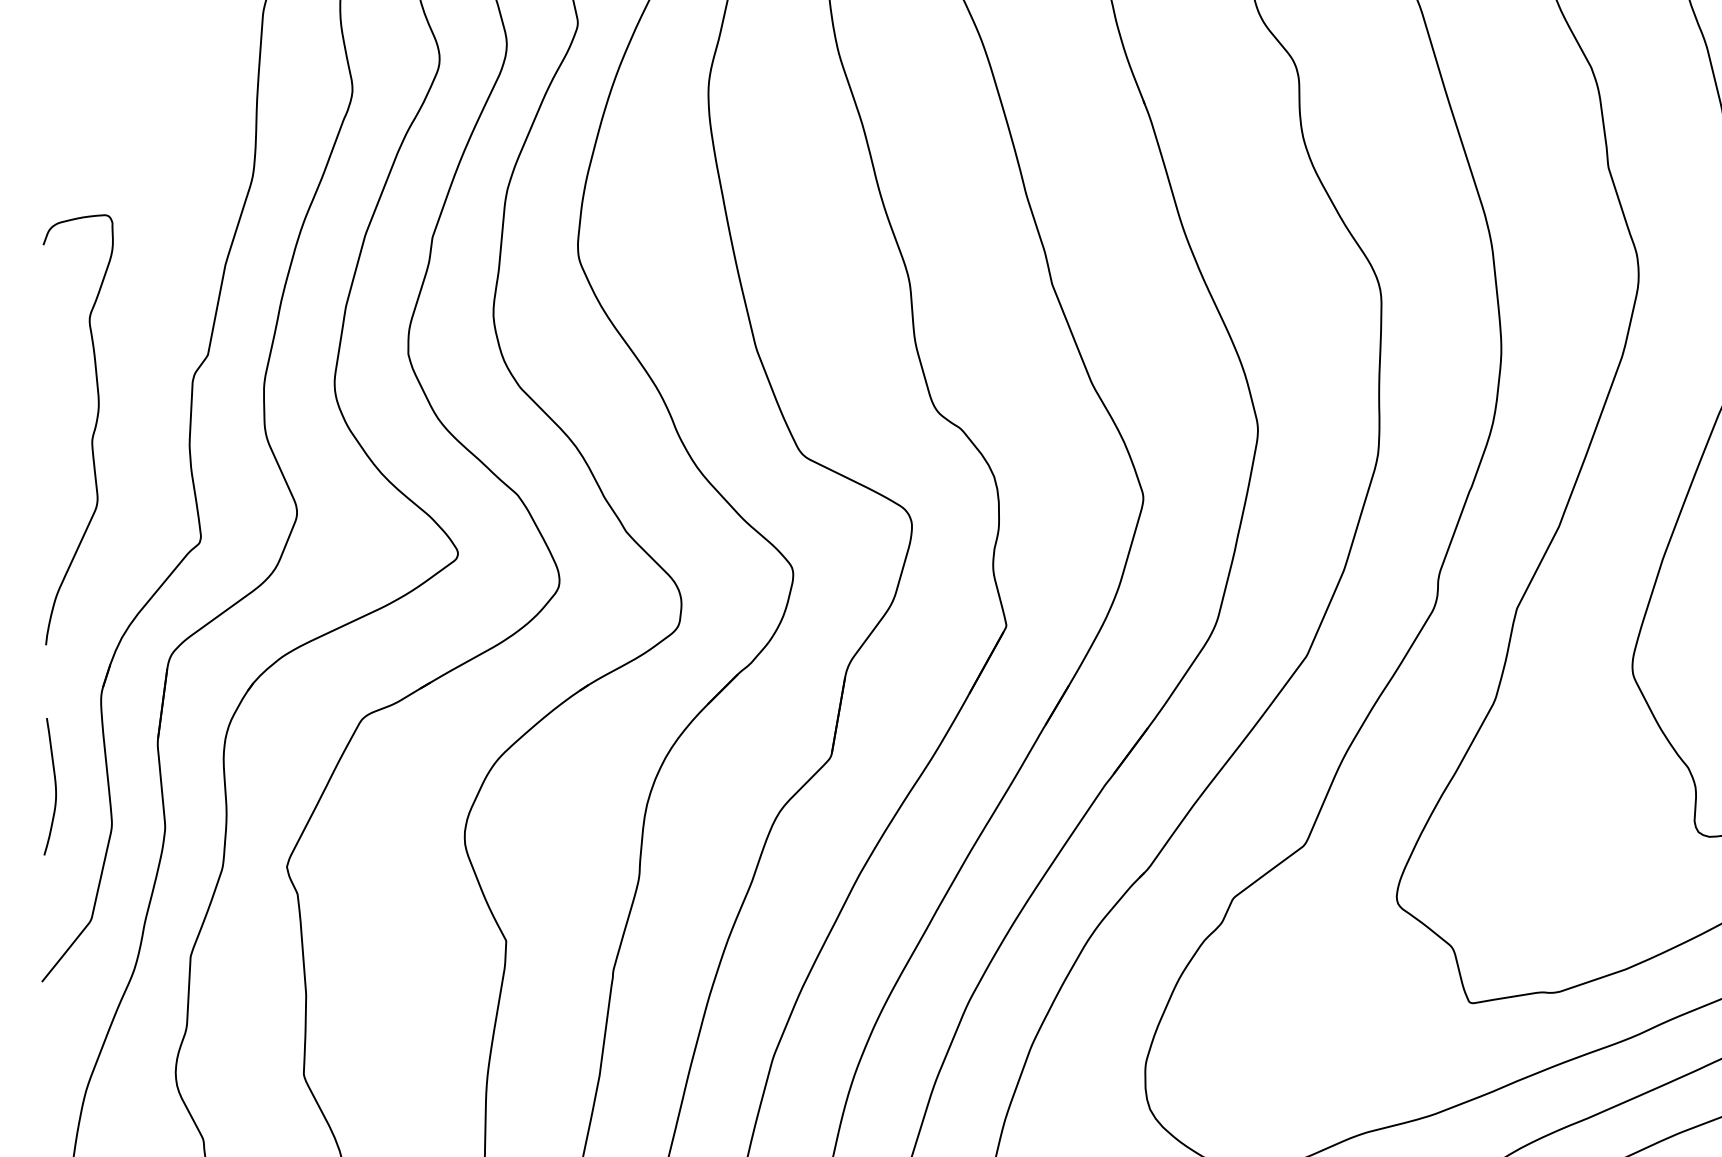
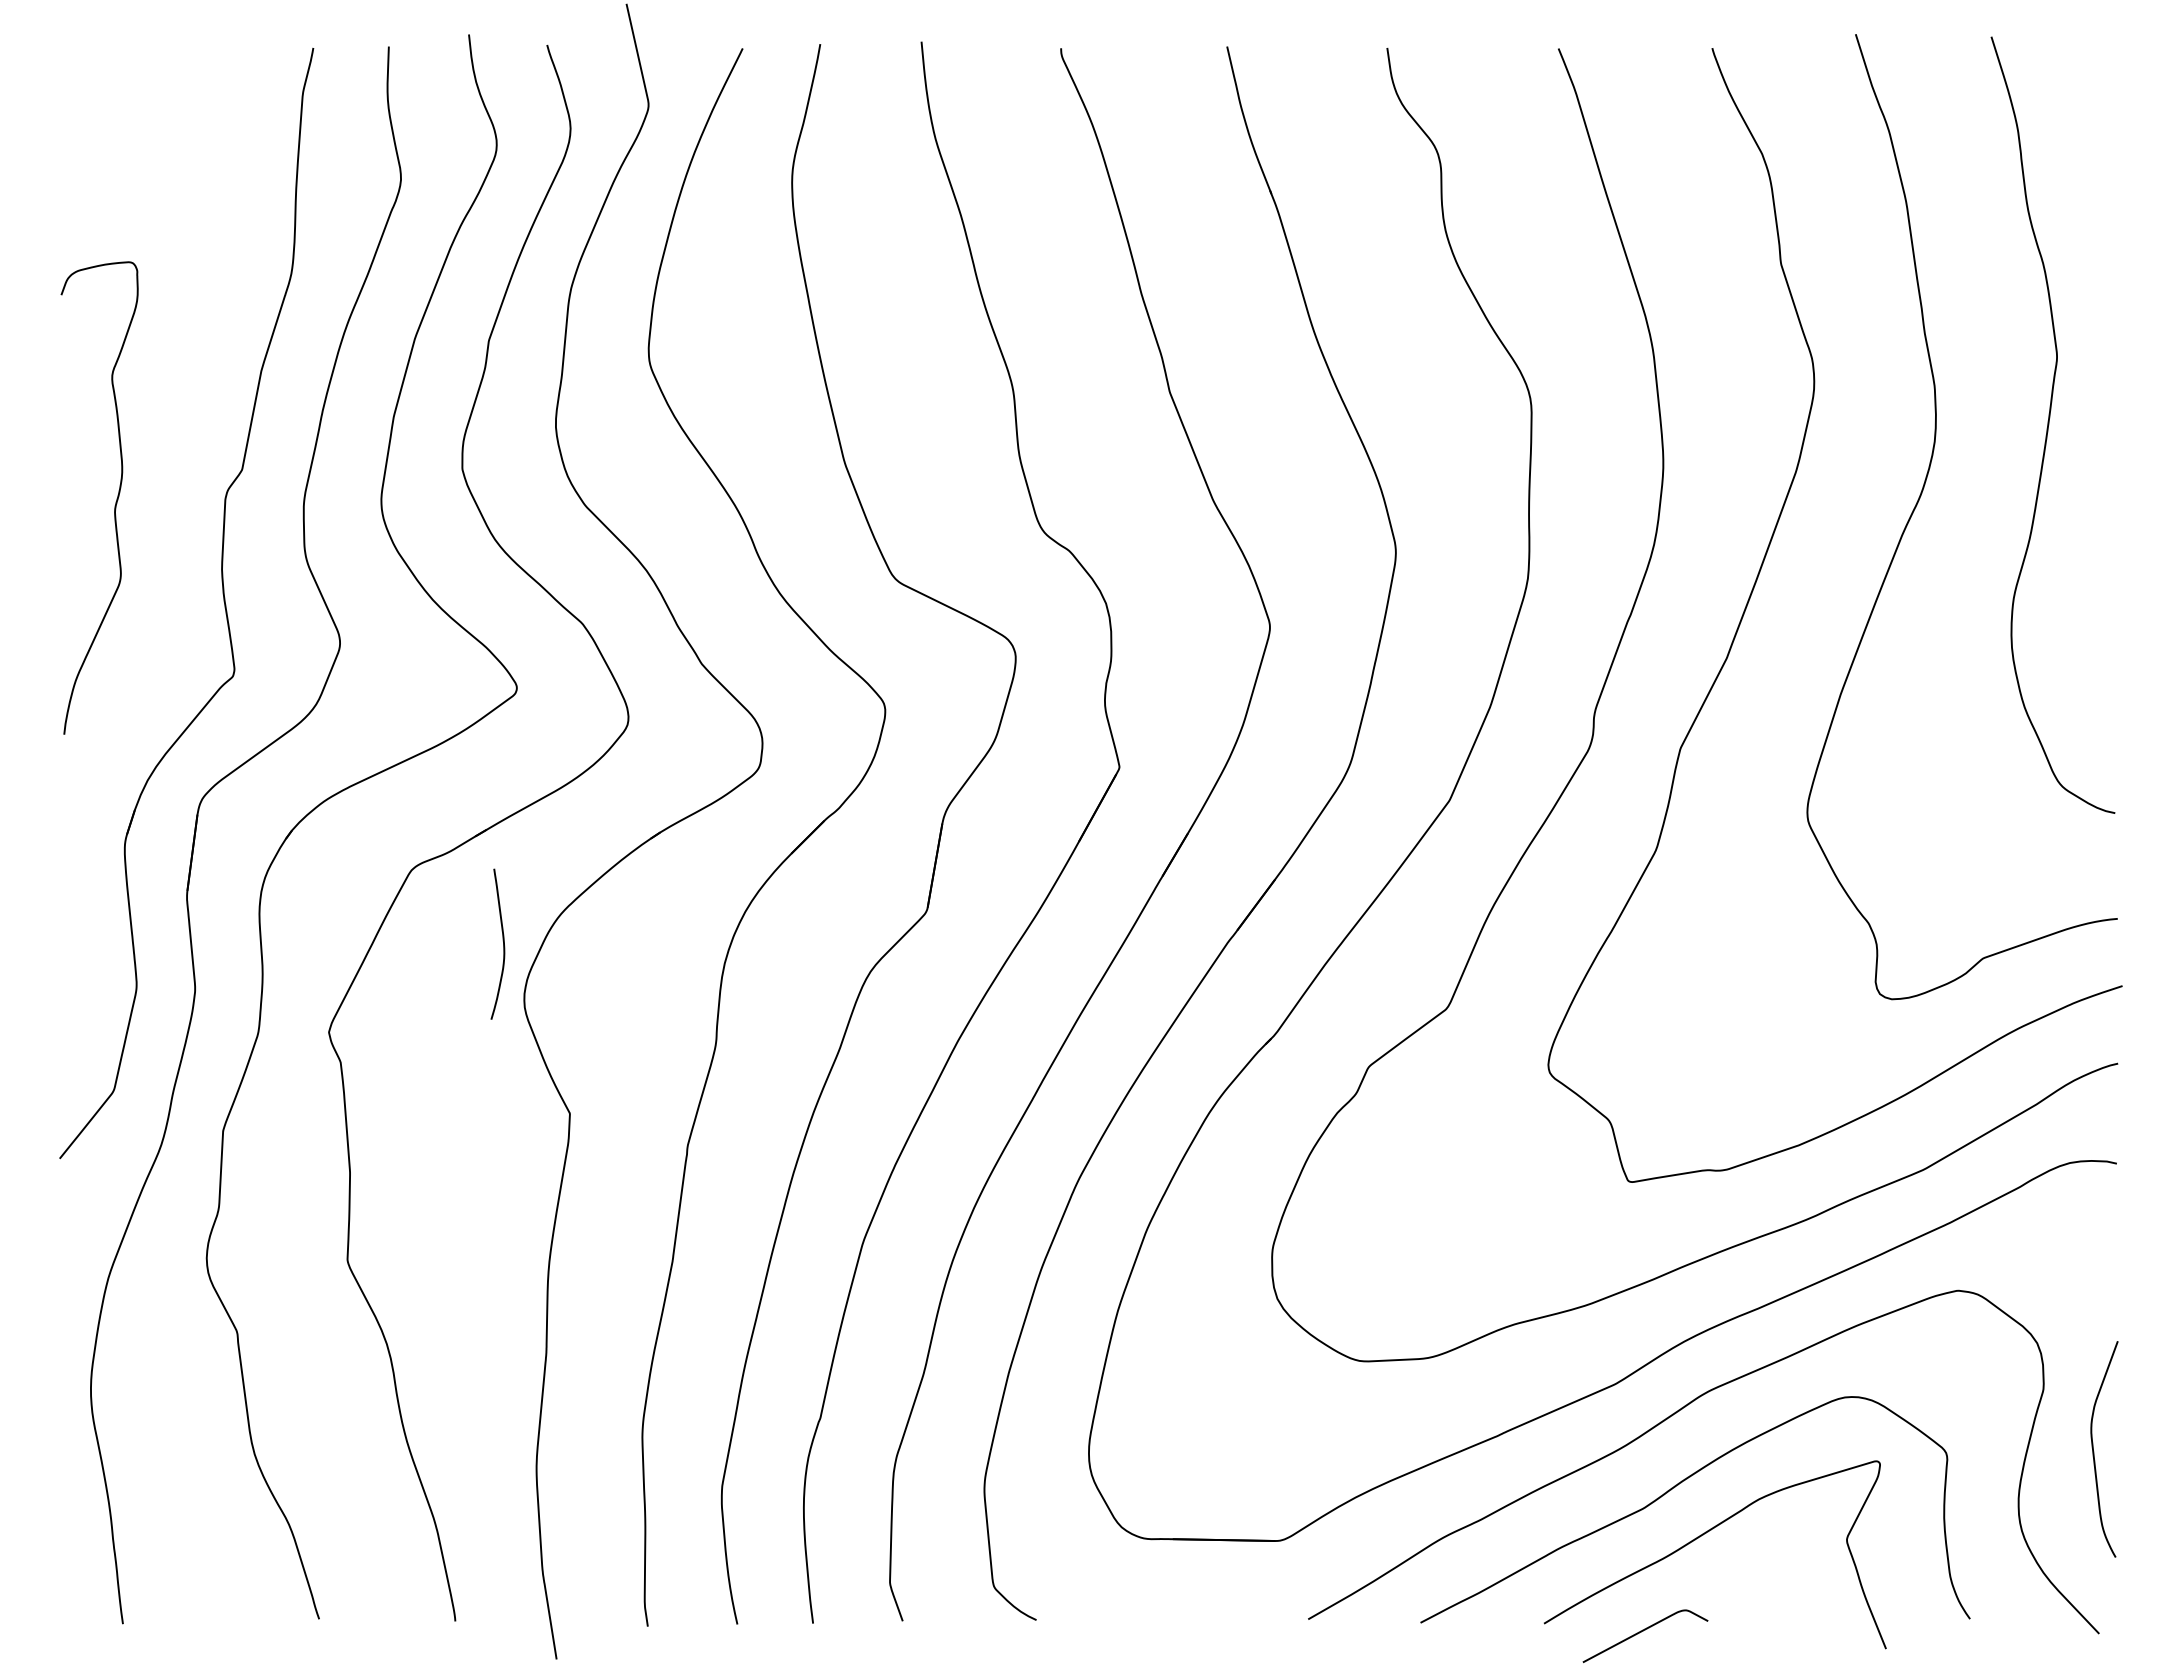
curve: (92, 433) -> (115, 502), moved
curve: (54, 783) -> (502, 940), moved

